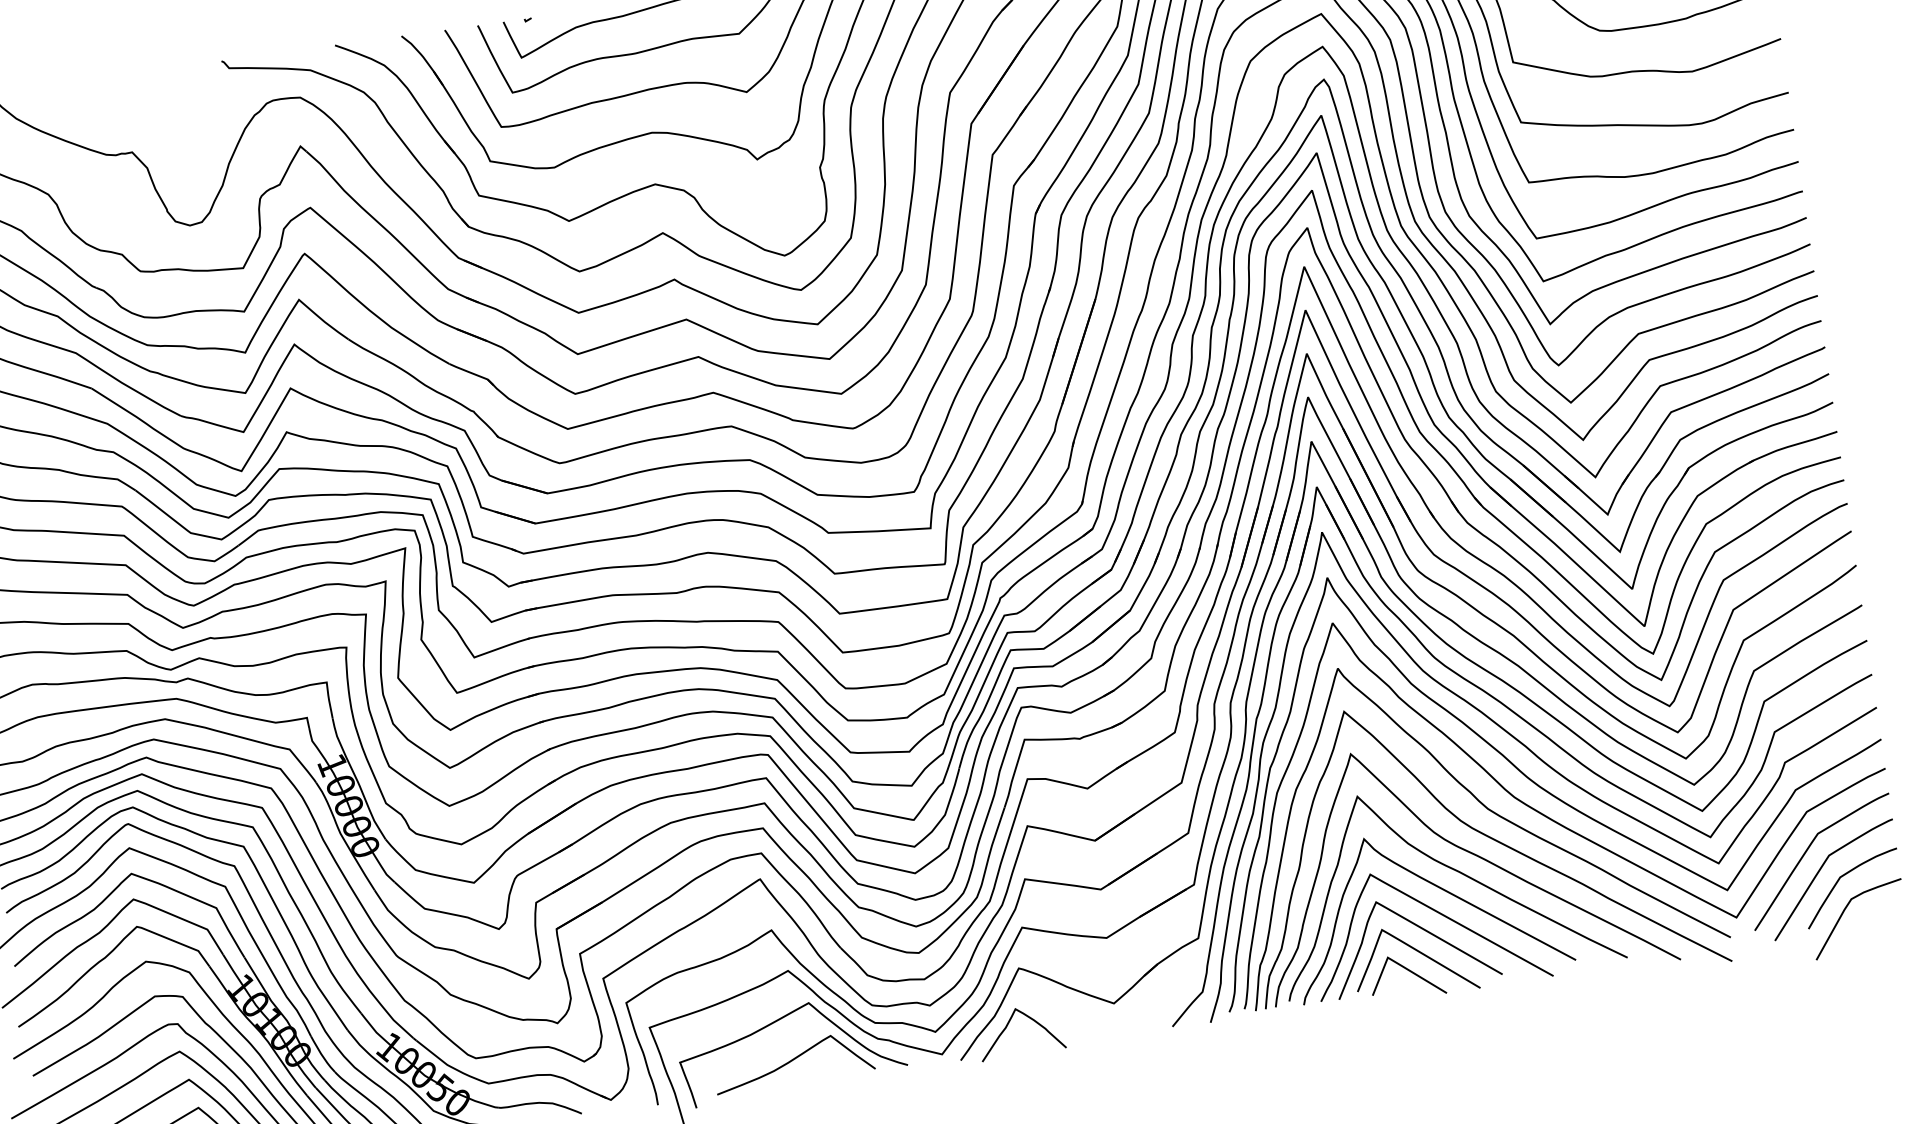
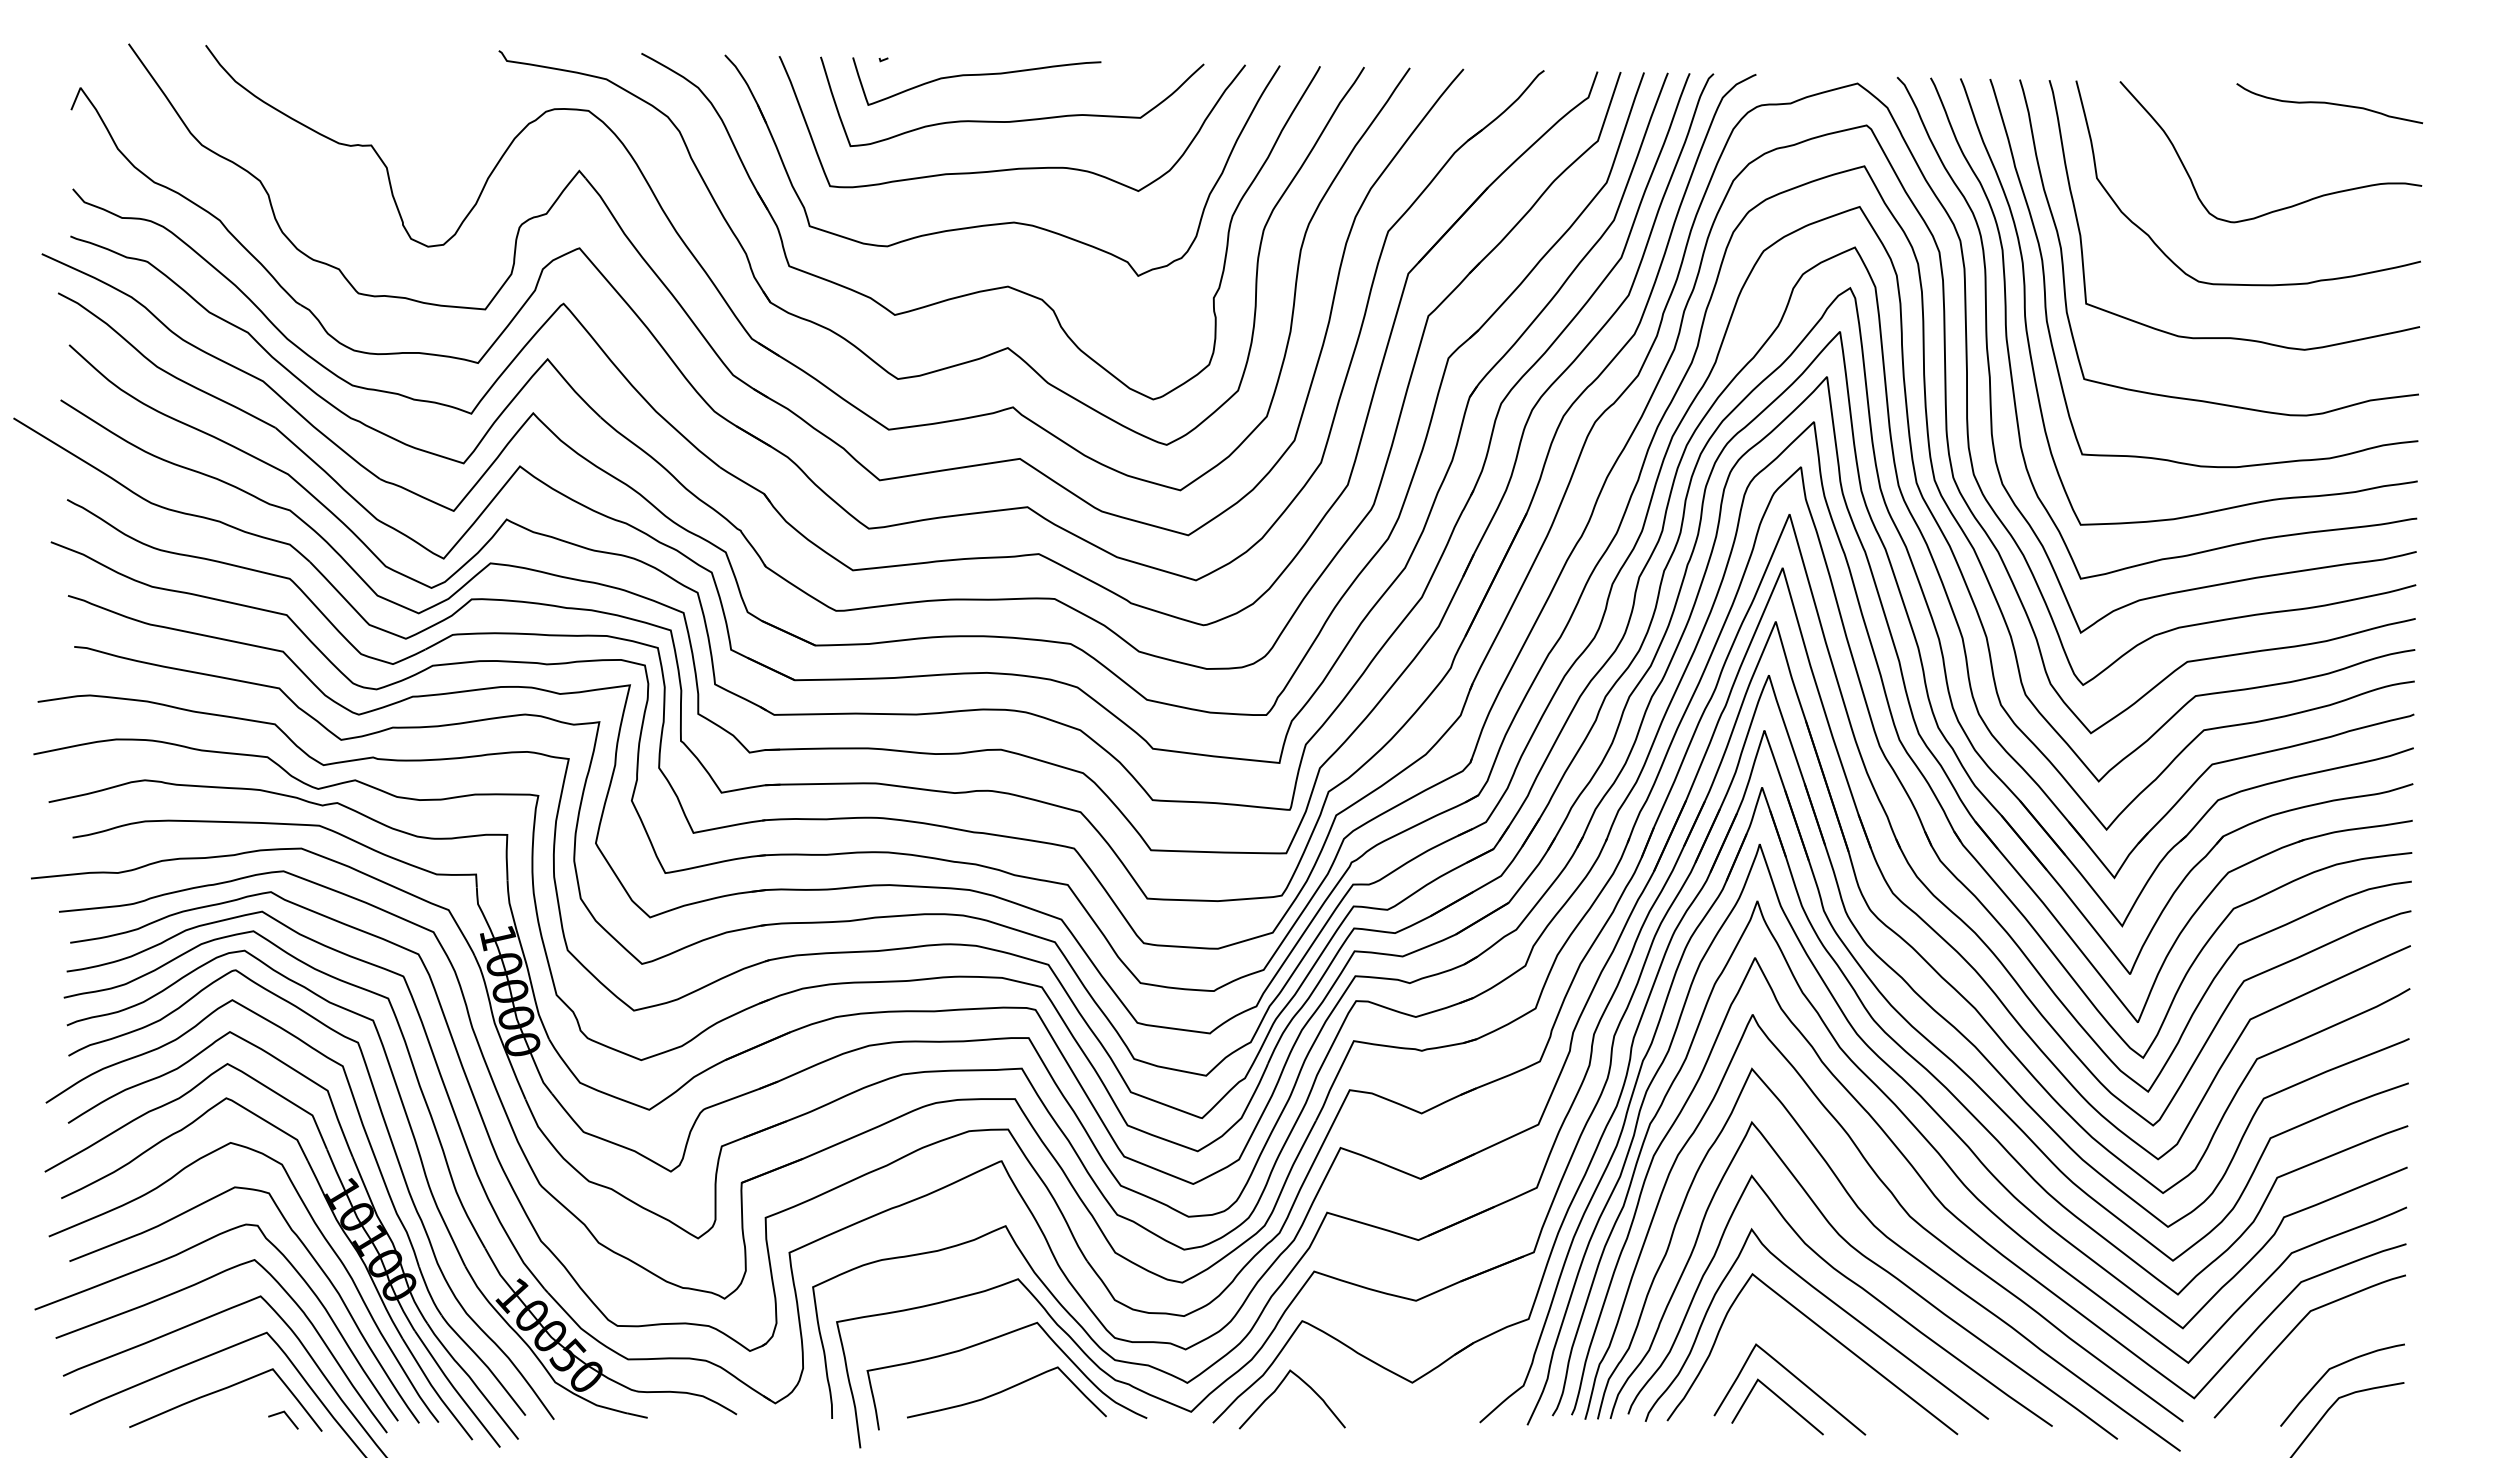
curve: (1818, 873) -> (2303, 1360), removed
curve: (1419, 928) -> (1802, 1349), removed

